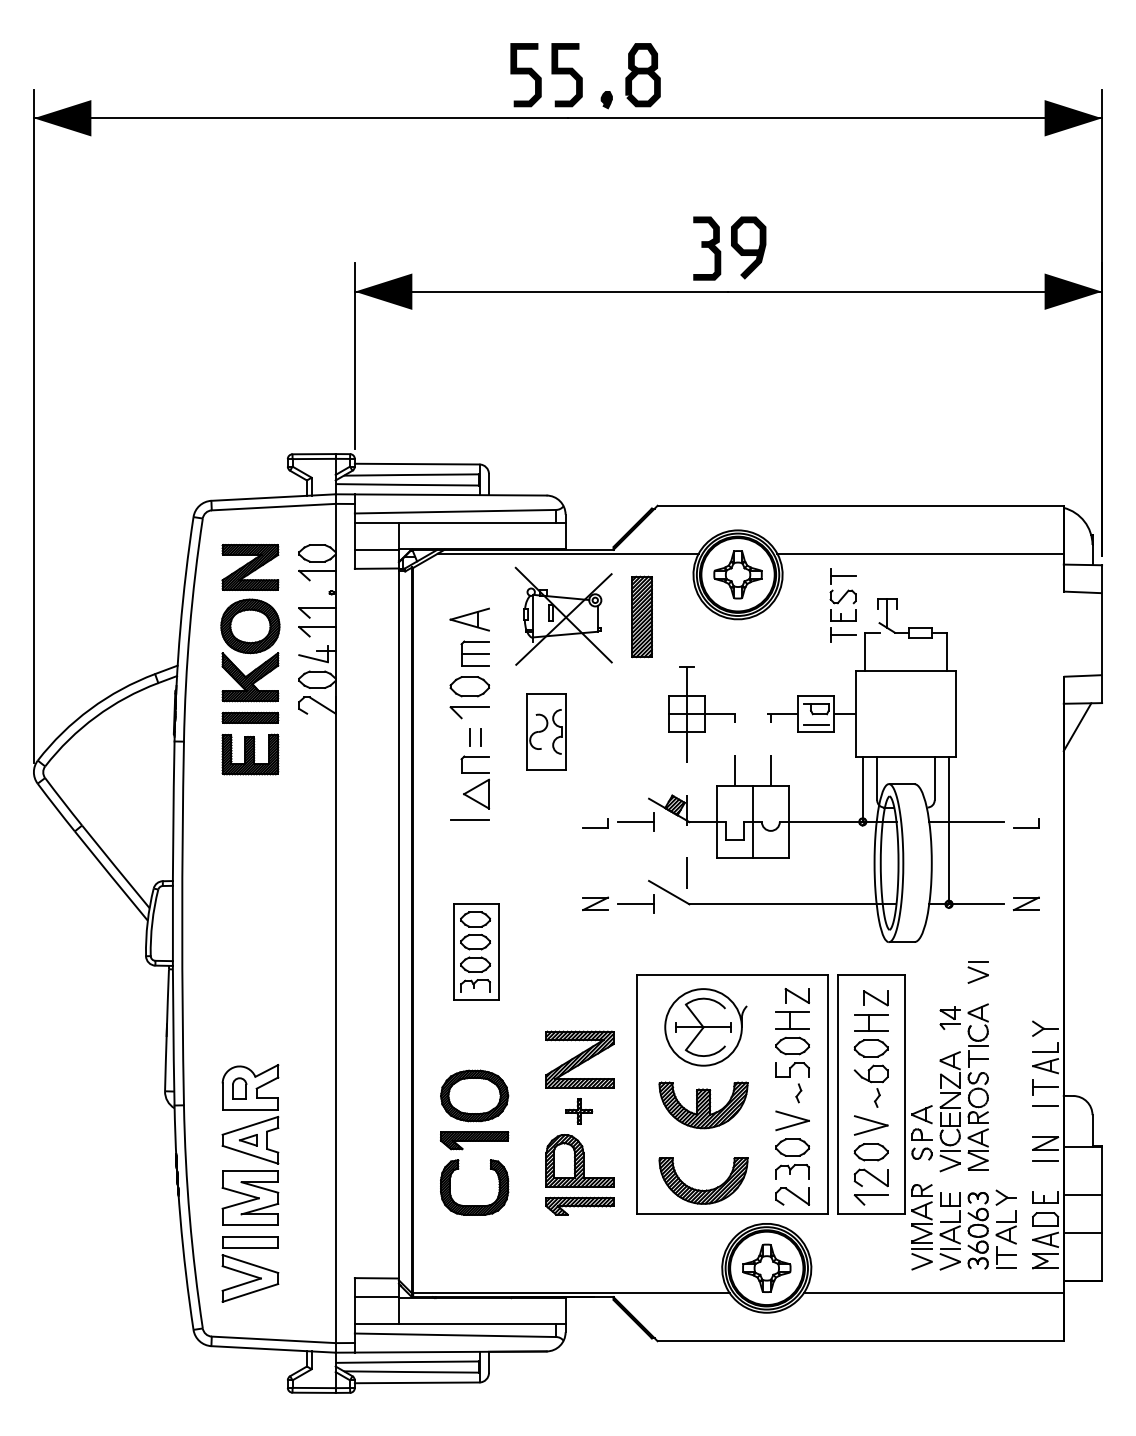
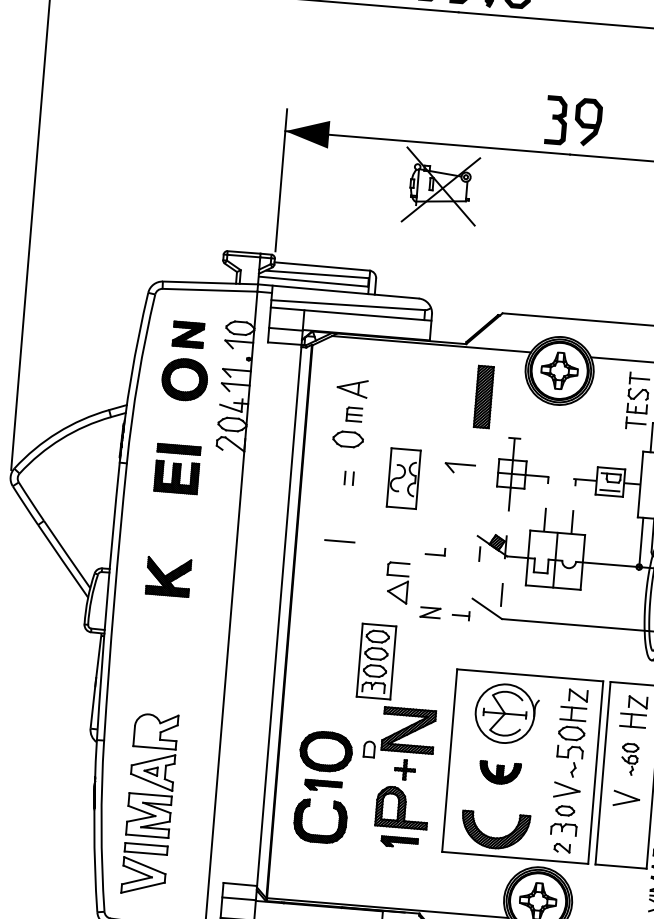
part: (250, 567) -> (188, 334), size x0.7
part: (563, 615) -> (440, 186), moved
part: (474, 653) -> (353, 414), size x0.7
part: (250, 677) -> (168, 577), moved
part: (469, 712) -> (459, 468), moved
part: (474, 782) -> (396, 582), moved
line: (635, 822) -> (465, 553), removed
part: (635, 903) -> (460, 615), size x0.6
part: (476, 951) -> (376, 661), moved
part: (870, 1073) -> (629, 759), size x0.6
part: (239, 1088) -> (369, 749), moved
part: (703, 1105) -> (500, 773), size x0.6
part: (474, 1140) -> (323, 785), size x0.7
part: (792, 1147) -> (565, 810), size x0.7
part: (870, 1174) -> (623, 836), removed
part: (792, 1196) -> (562, 848), size x0.6
part: (579, 1205) -> (399, 841), size x0.7

